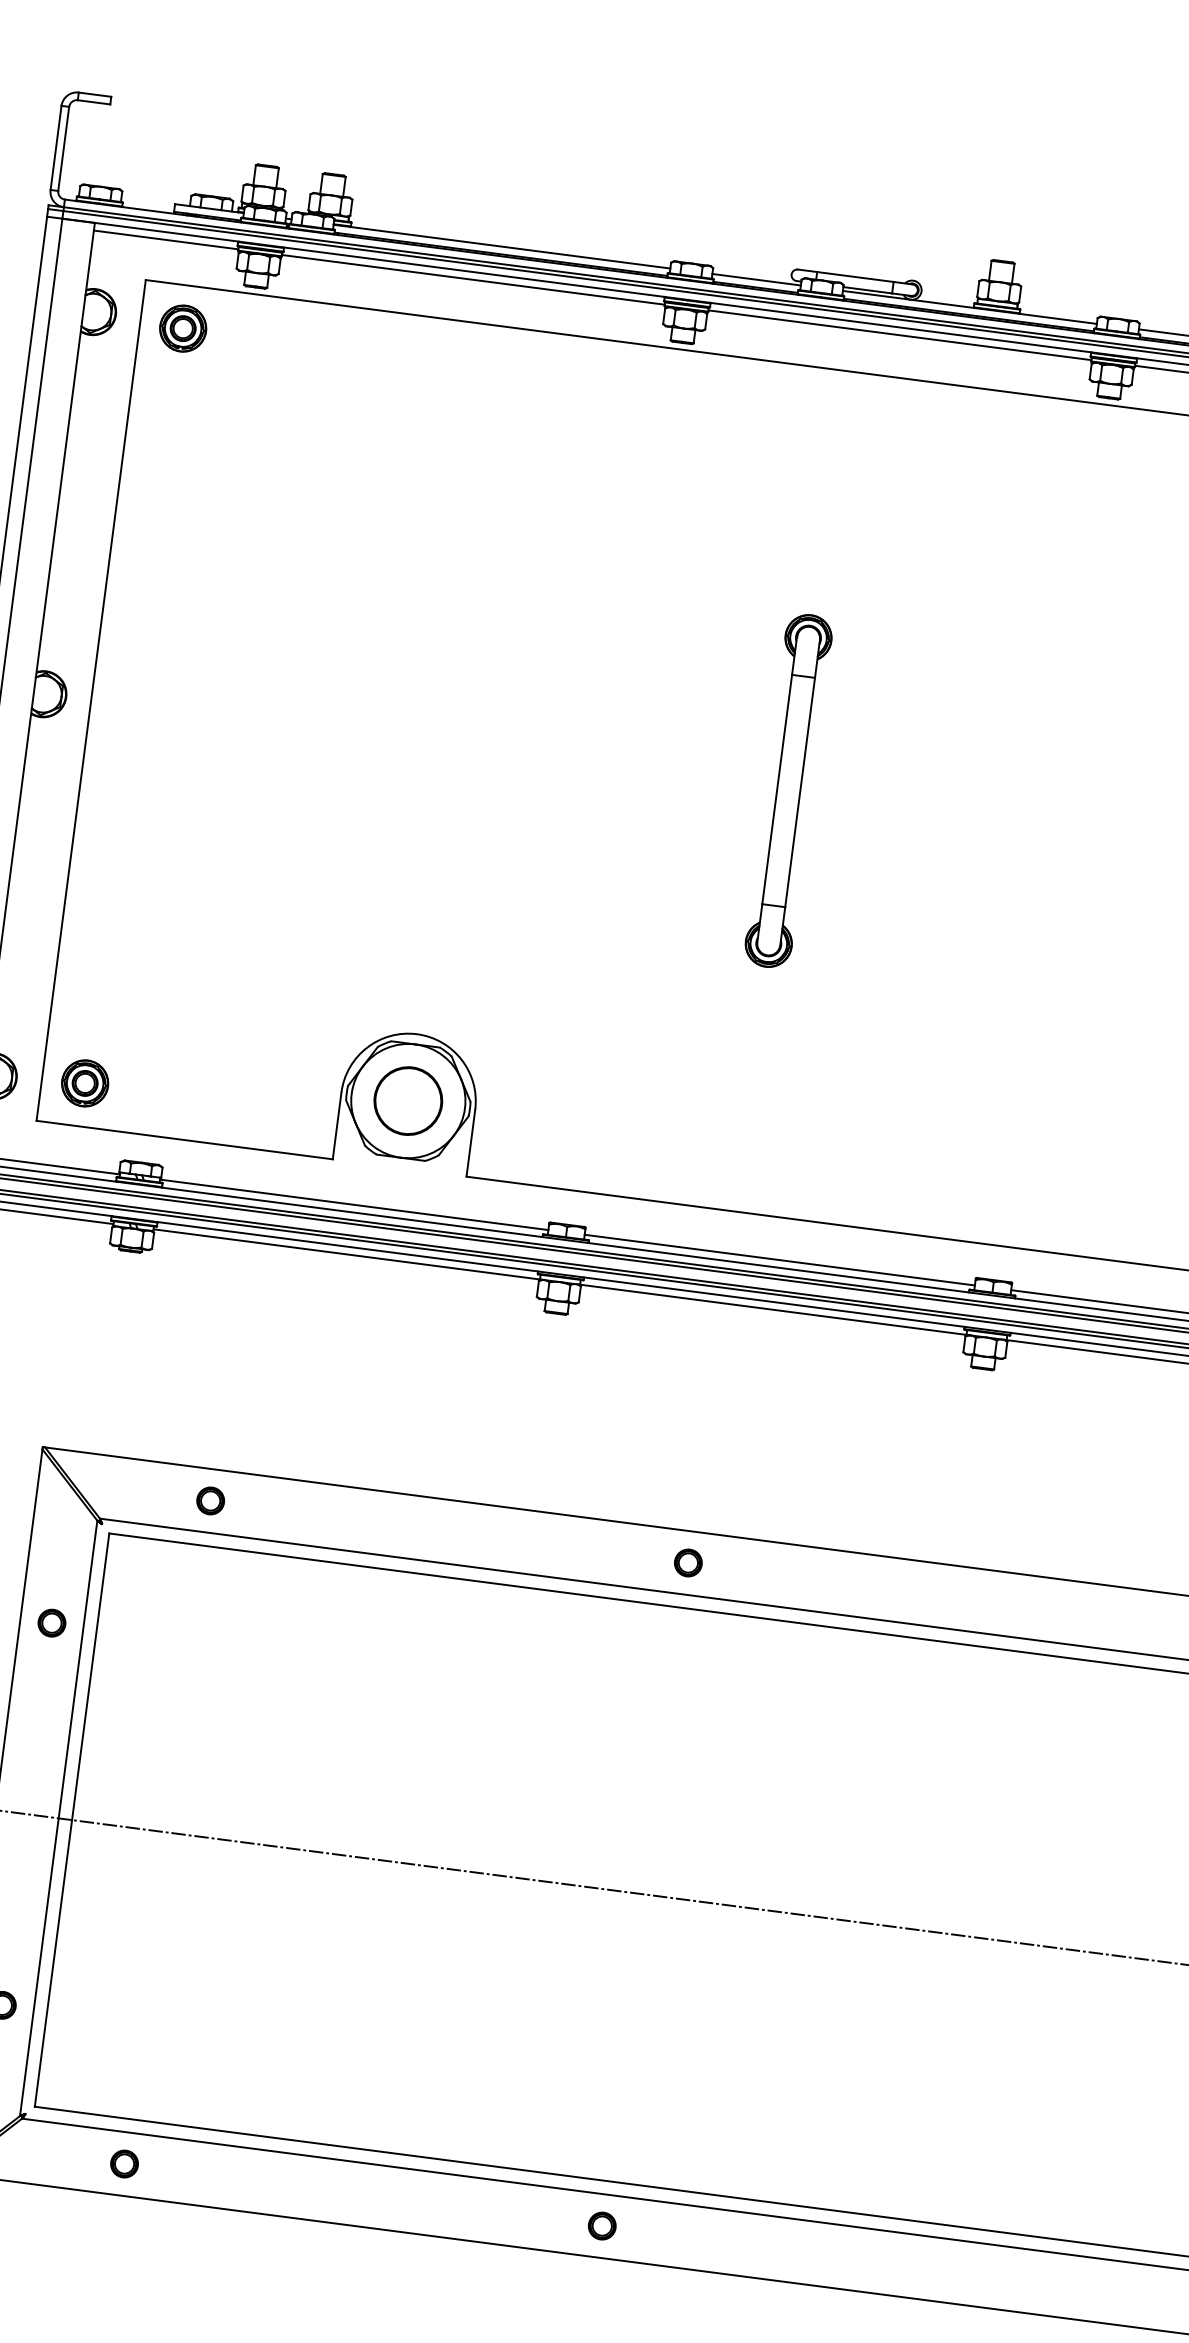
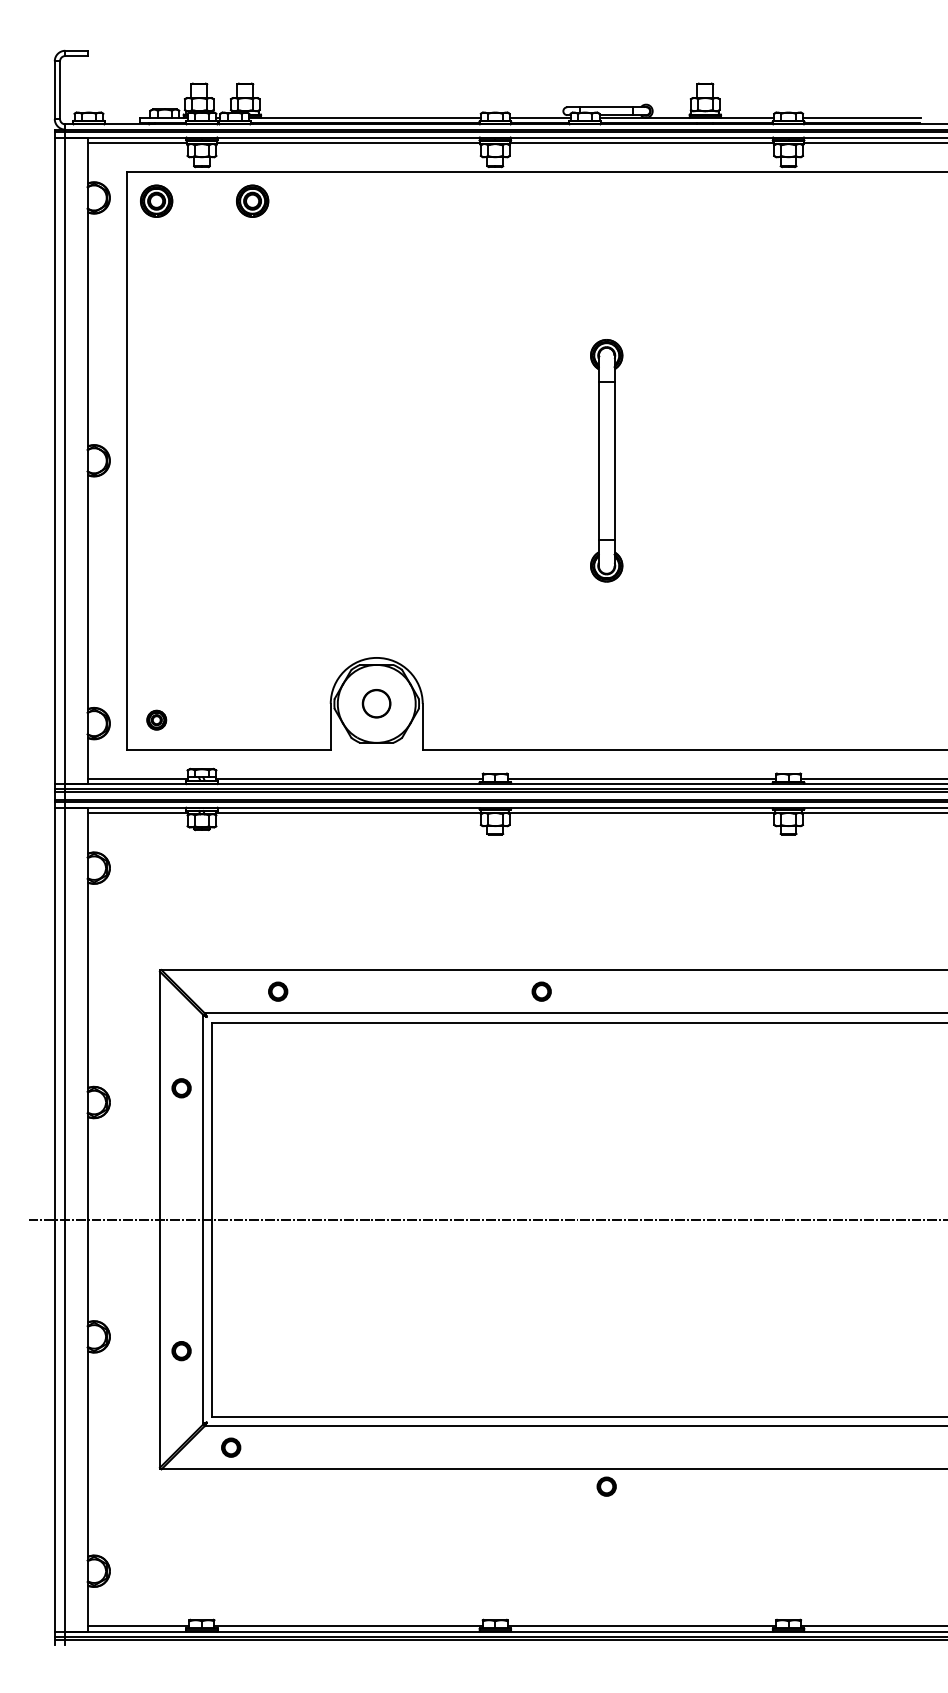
part: (322, 345) -> (252, 200), added
part: (85, 1082) -> (156, 719), size x0.6
circle: (408, 1100) -> (376, 703), size x0.6
part: (688, 1562) -> (541, 991), moved
part: (125, 2163) -> (231, 1447), moved
part: (601, 2225) -> (606, 1486), moved

